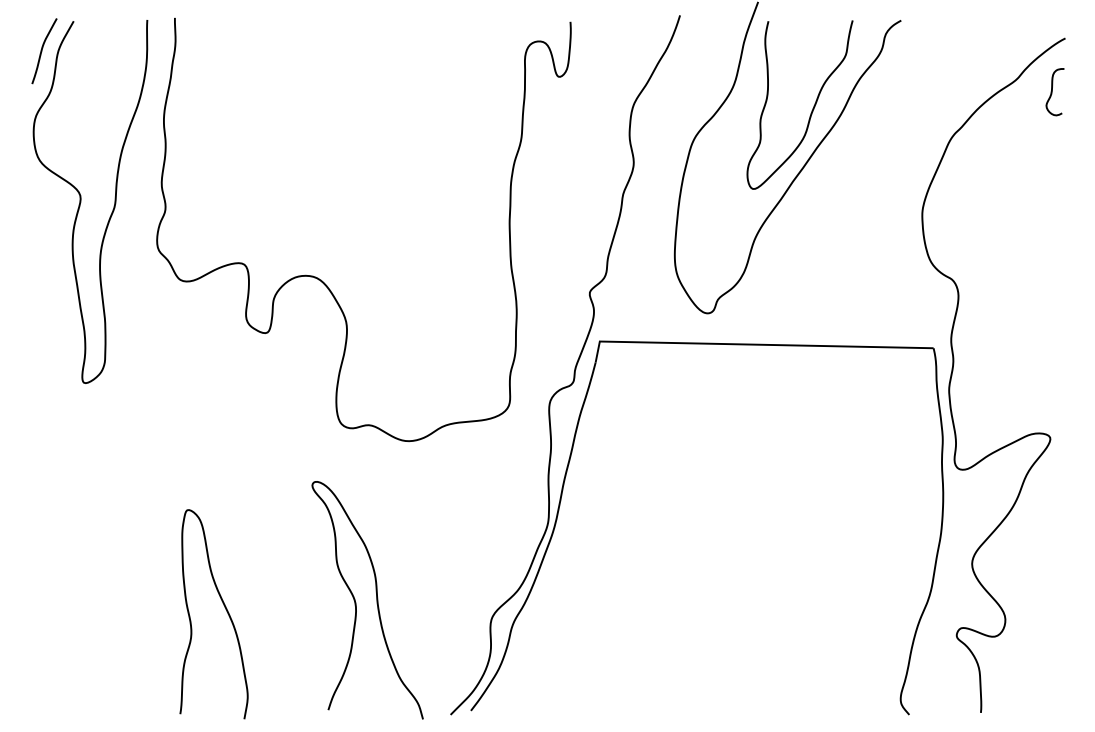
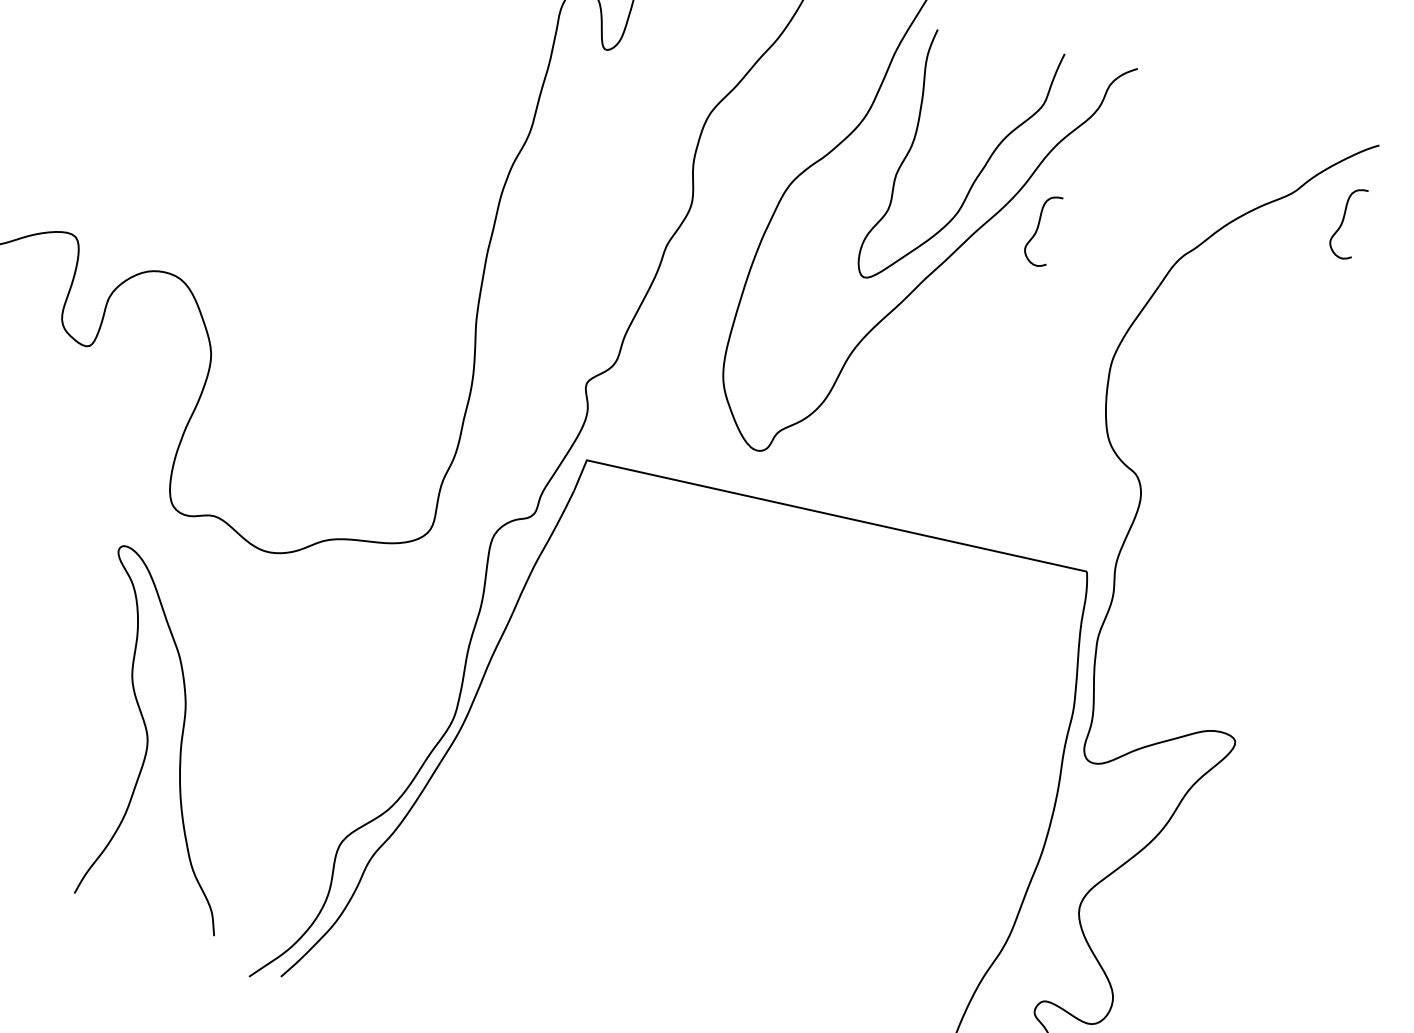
curve: (858, 136) -> (1038, 230), added
curve: (376, 600) -> (180, 743), moved

